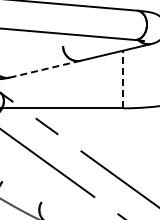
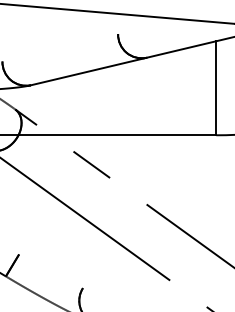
line: (45, 69) -> (89, 71), dashed -> solid
line: (123, 79) -> (216, 88), dashed -> solid

